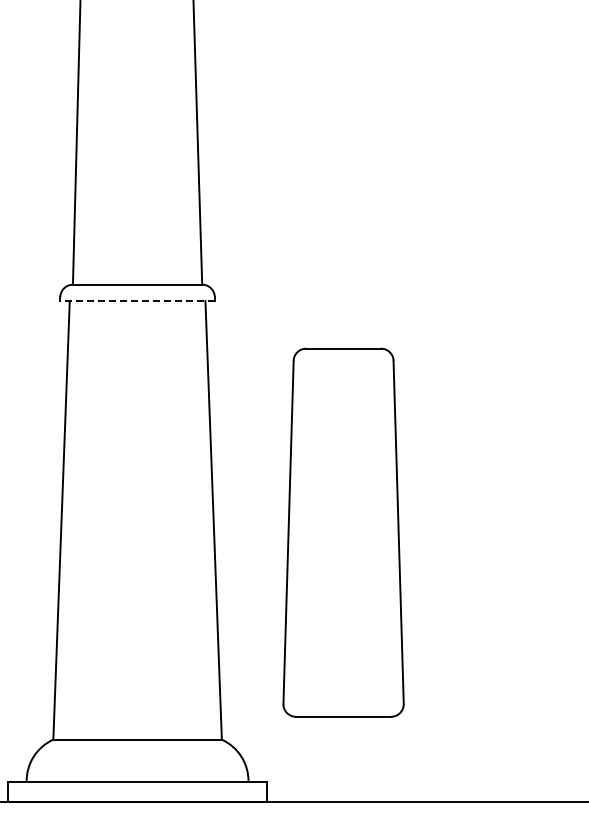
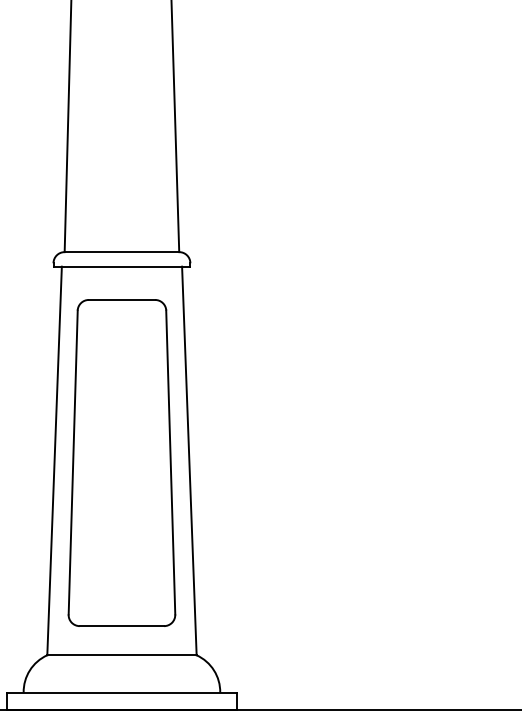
line: (137, 301) -> (121, 267), dashed -> solid
part: (343, 532) -> (121, 462), moved

